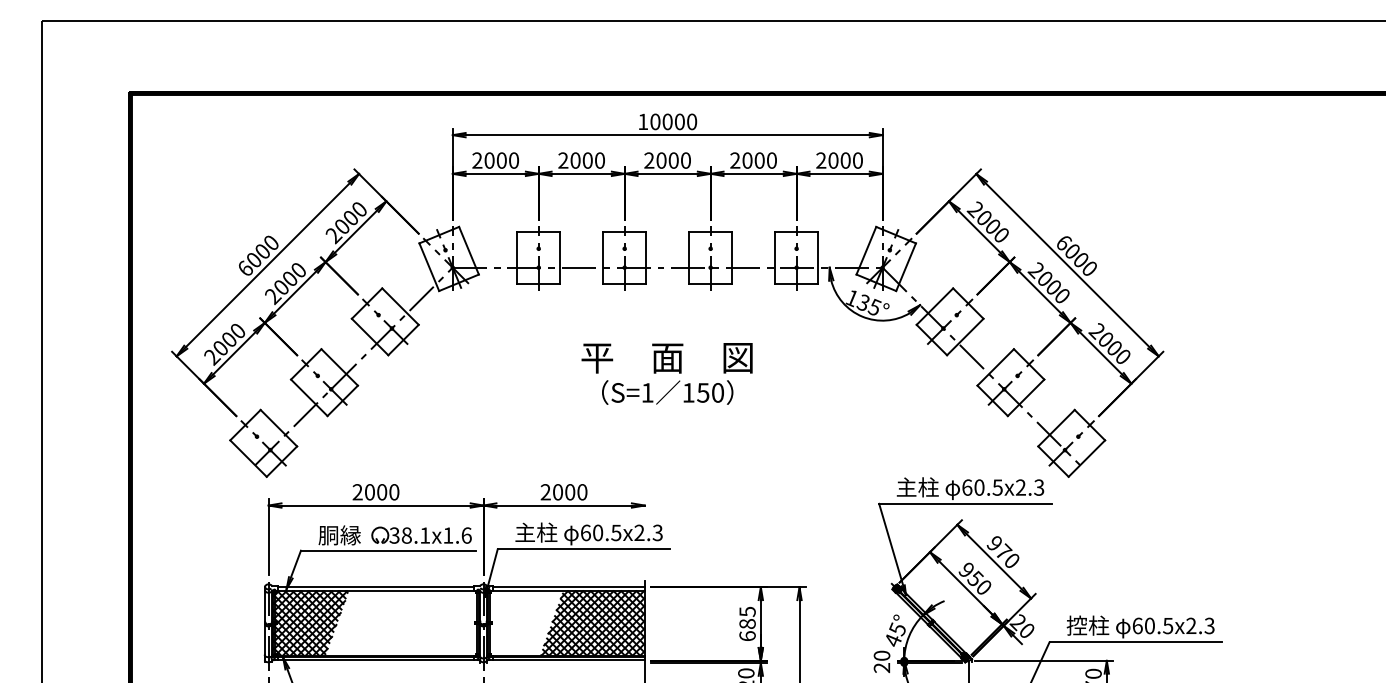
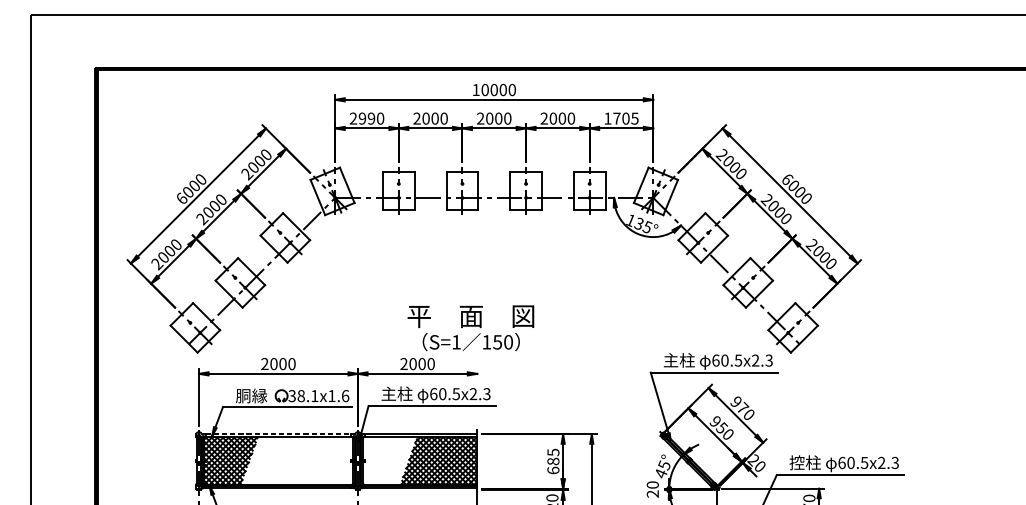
text: (495, 160) -> (366, 118), 2000 -> 2990
text: (839, 160) -> (621, 118), 2000 -> 1705
text: (666, 373) -> (470, 327), moved
line: (376, 586) -> (278, 433), solid -> dashed

